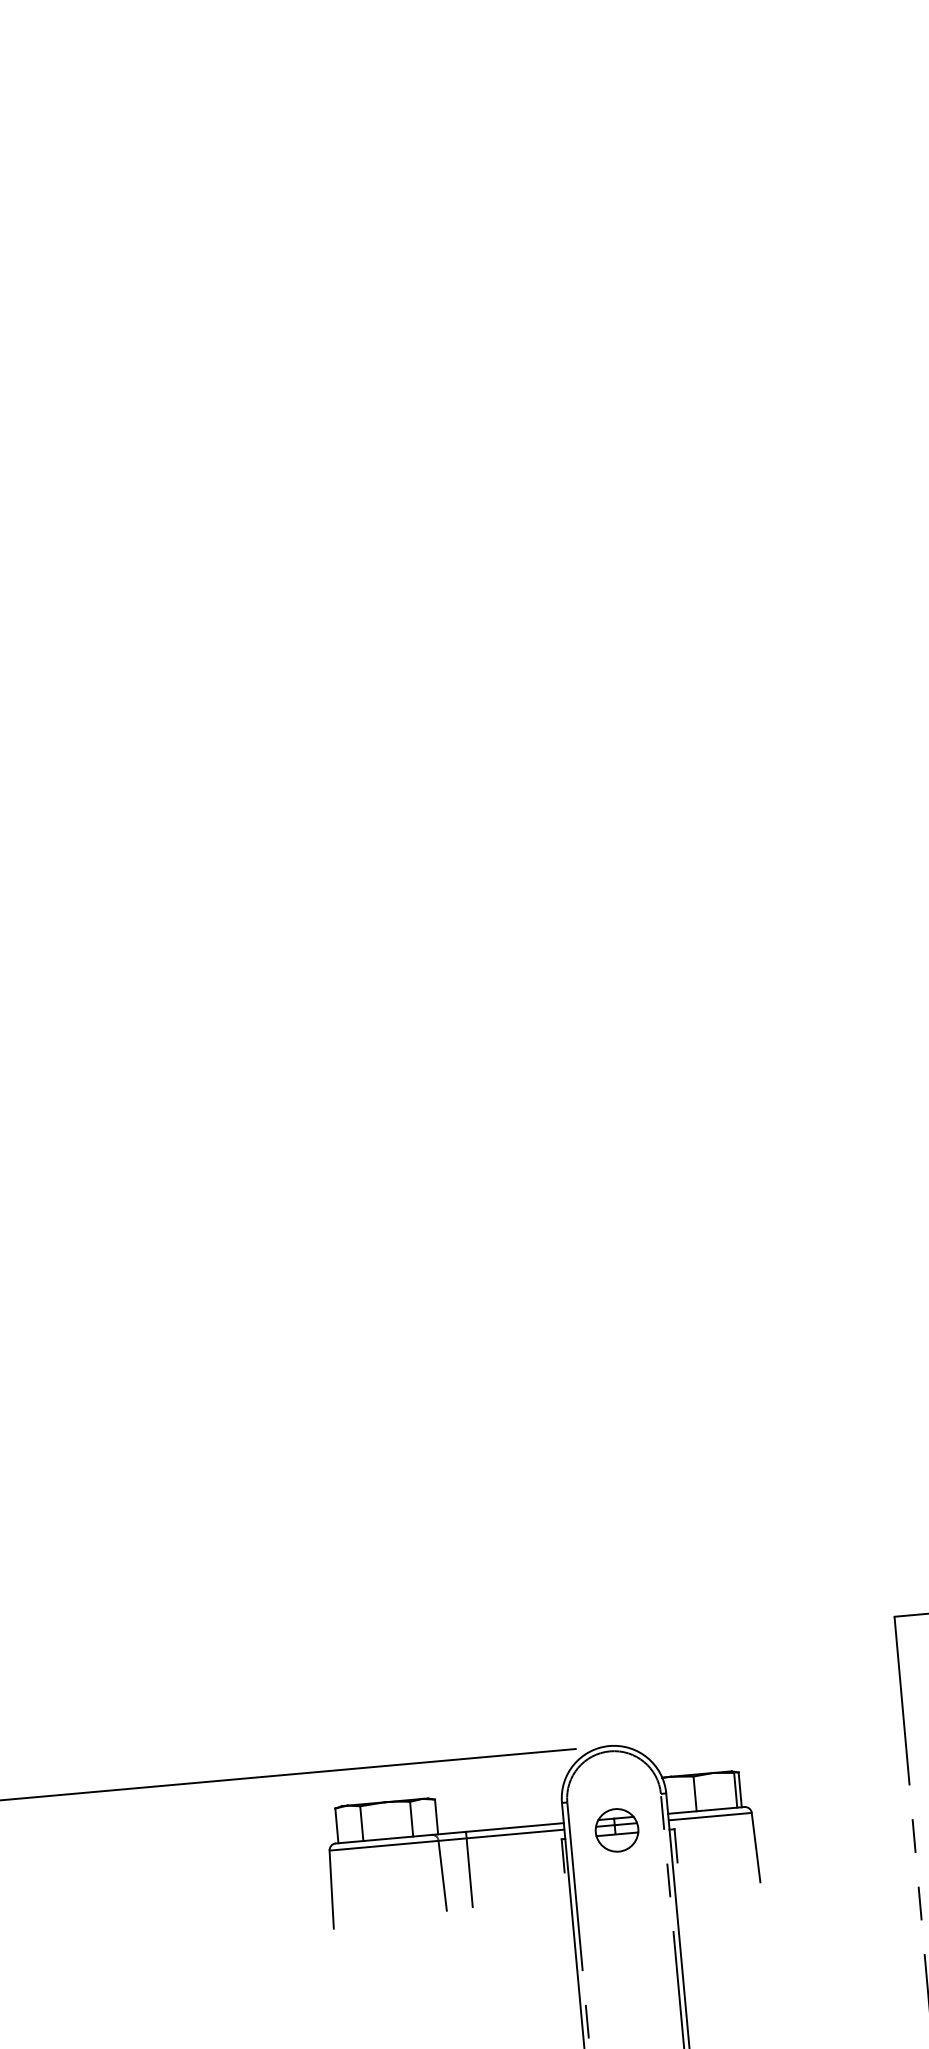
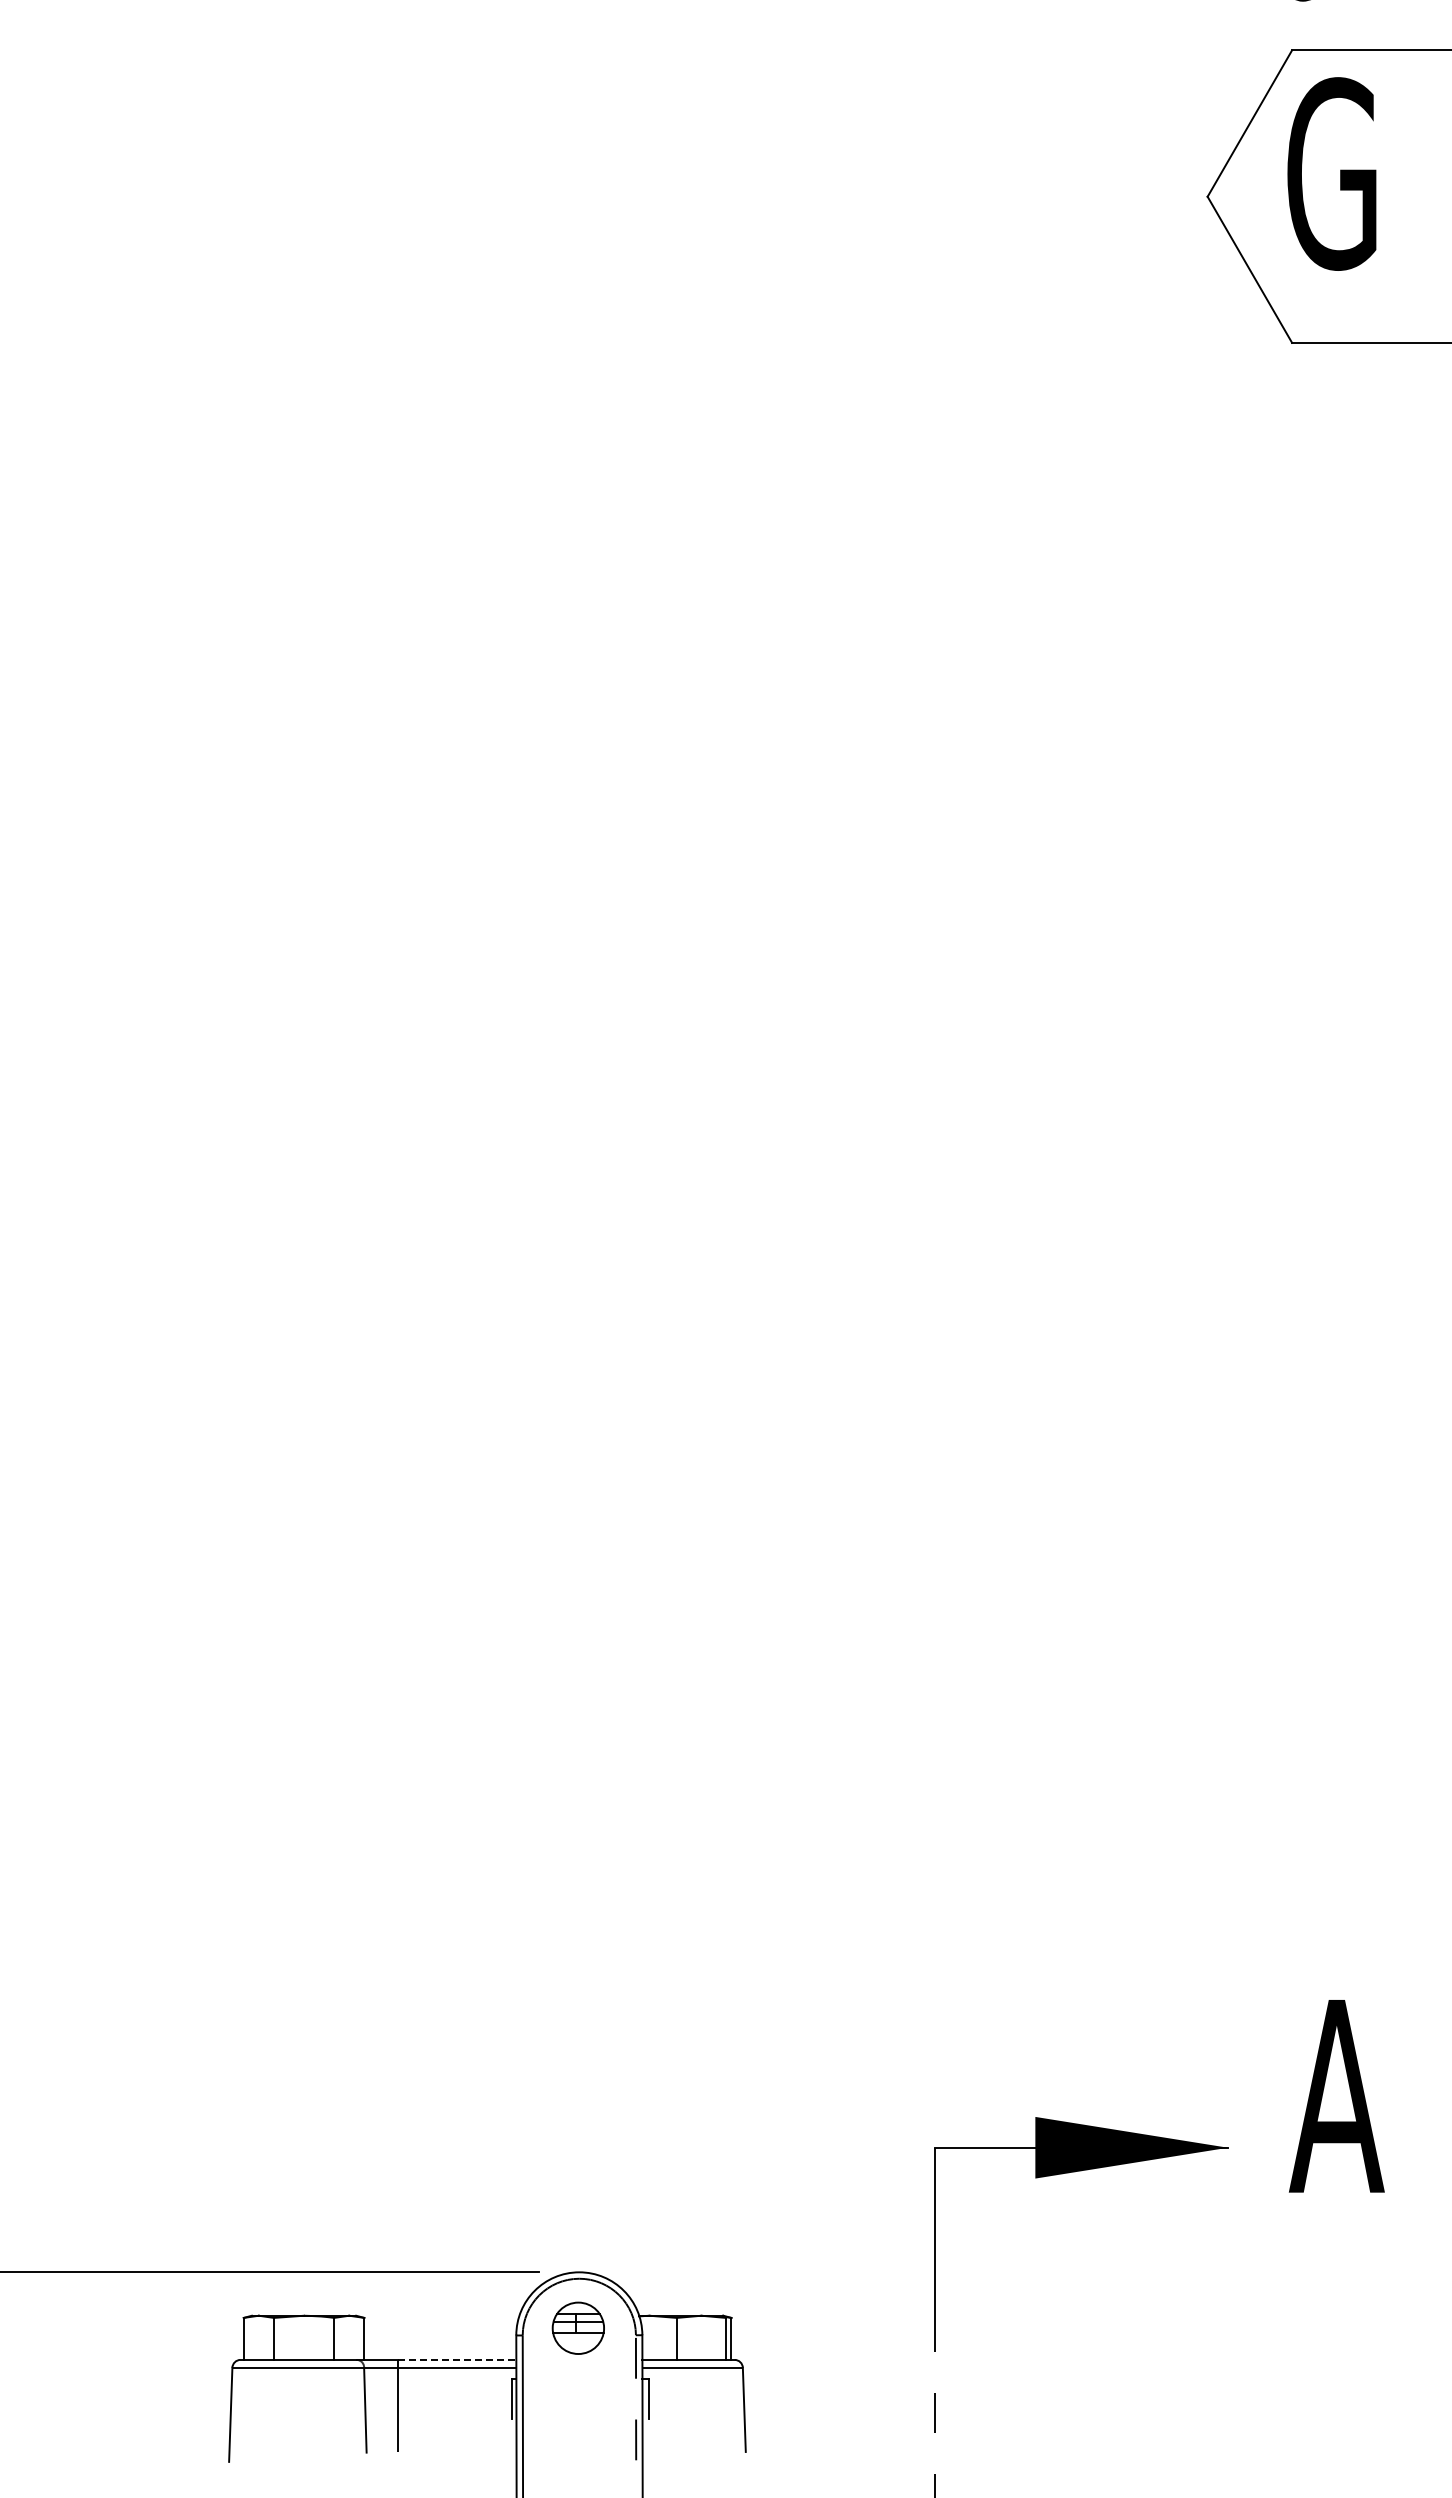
line: (515, 1827) -> (457, 2359), solid -> dashed
part: (616, 1829) -> (577, 2327), moved

